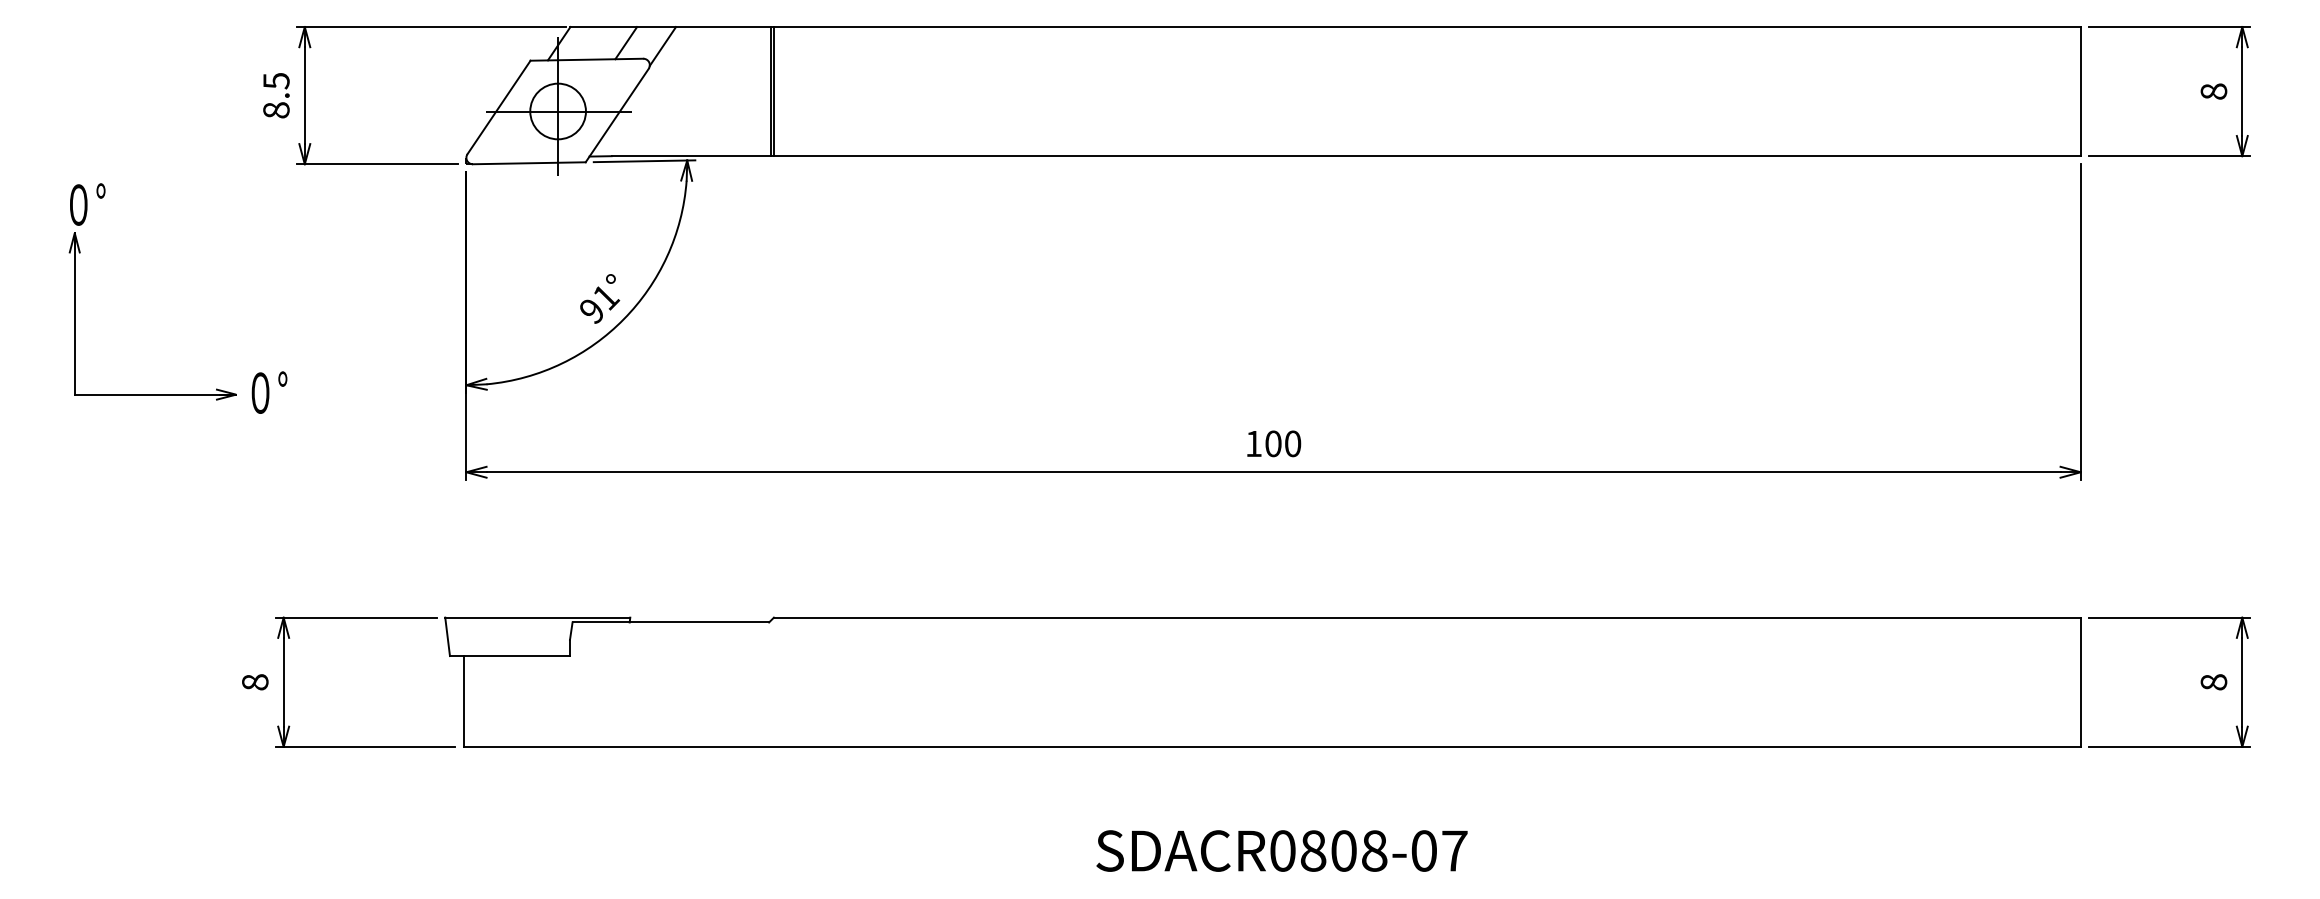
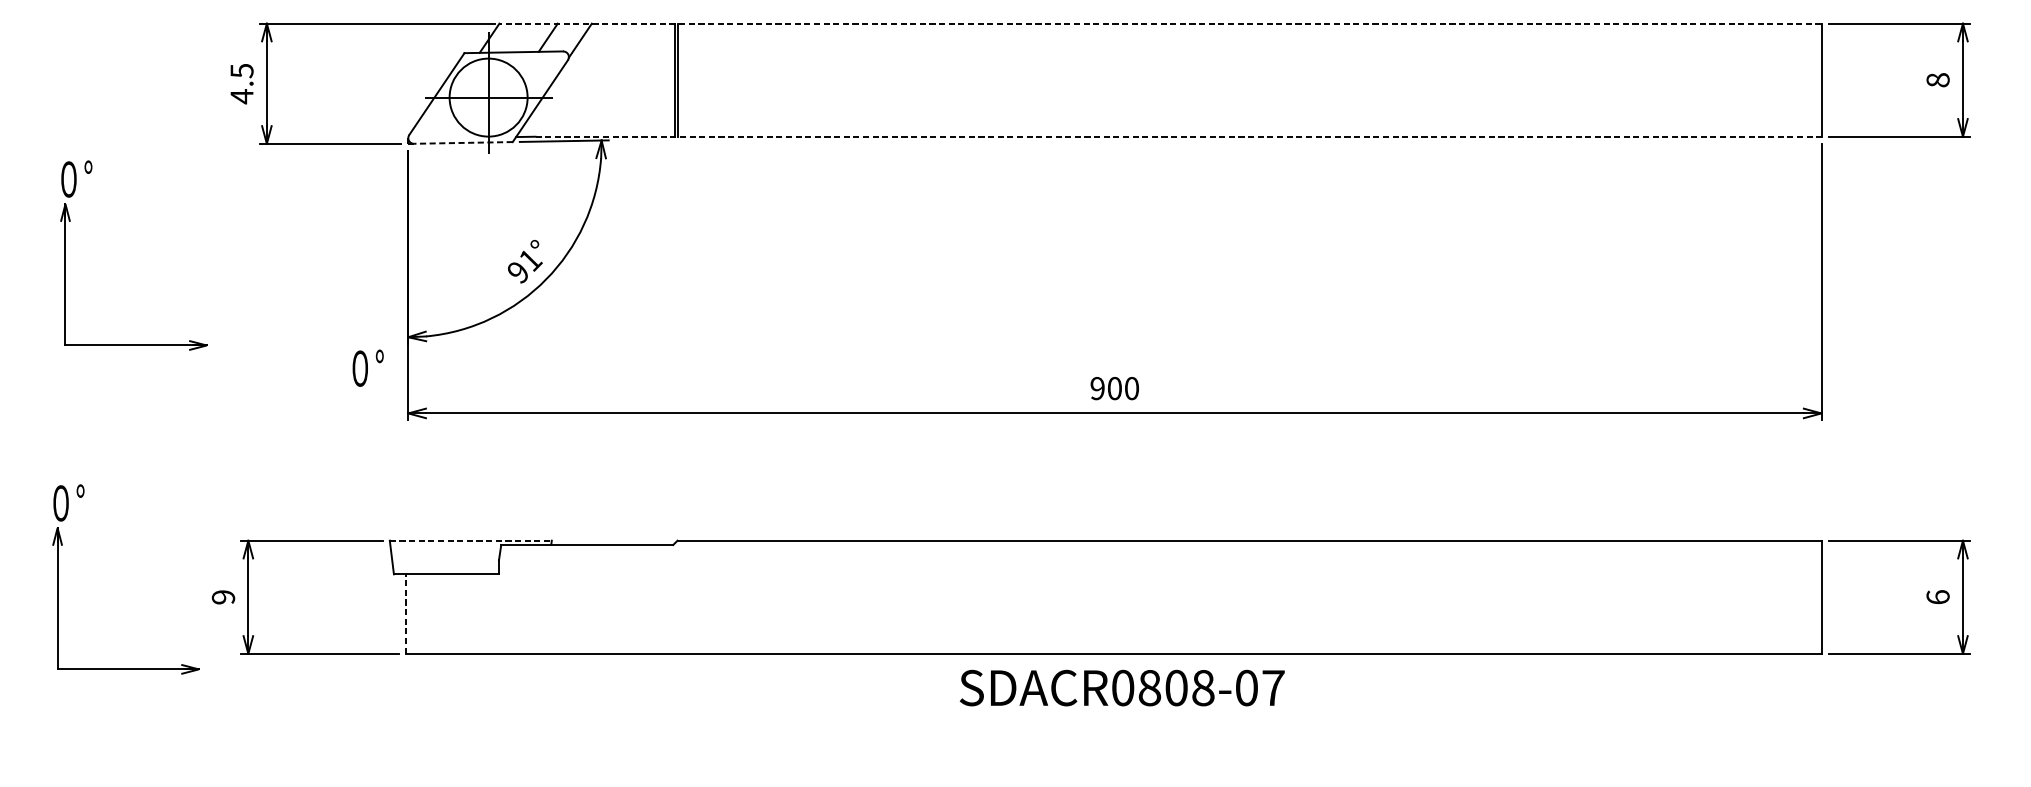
line: (1325, 27) -> (1160, 24), solid -> dashed
text: (276, 110) -> (242, 96), 8.5 -> 4.5
circle: (557, 111) -> (488, 97), size x1.6
line: (1346, 156) -> (1178, 137), solid -> dashed
line: (528, 163) -> (462, 143), solid -> dashed
text: (269, 392) -> (368, 368), moved
text: (1253, 443) -> (1097, 388), 100 -> 900
line: (537, 617) -> (470, 540), solid -> dashed
part: (66, 661) -> (58, 579), added
text: (255, 682) -> (223, 597), 8 -> 9
text: (2213, 682) -> (1937, 597), 8 -> 6
line: (463, 700) -> (405, 613), solid -> dashed
text: (1281, 850) -> (1121, 687), moved

